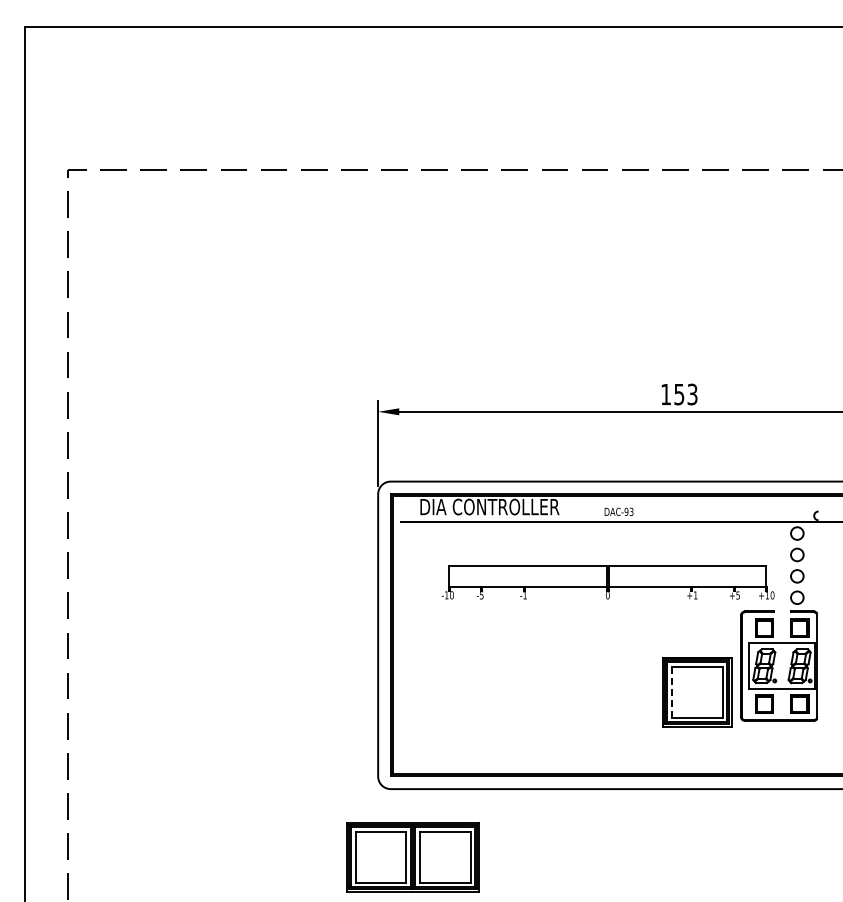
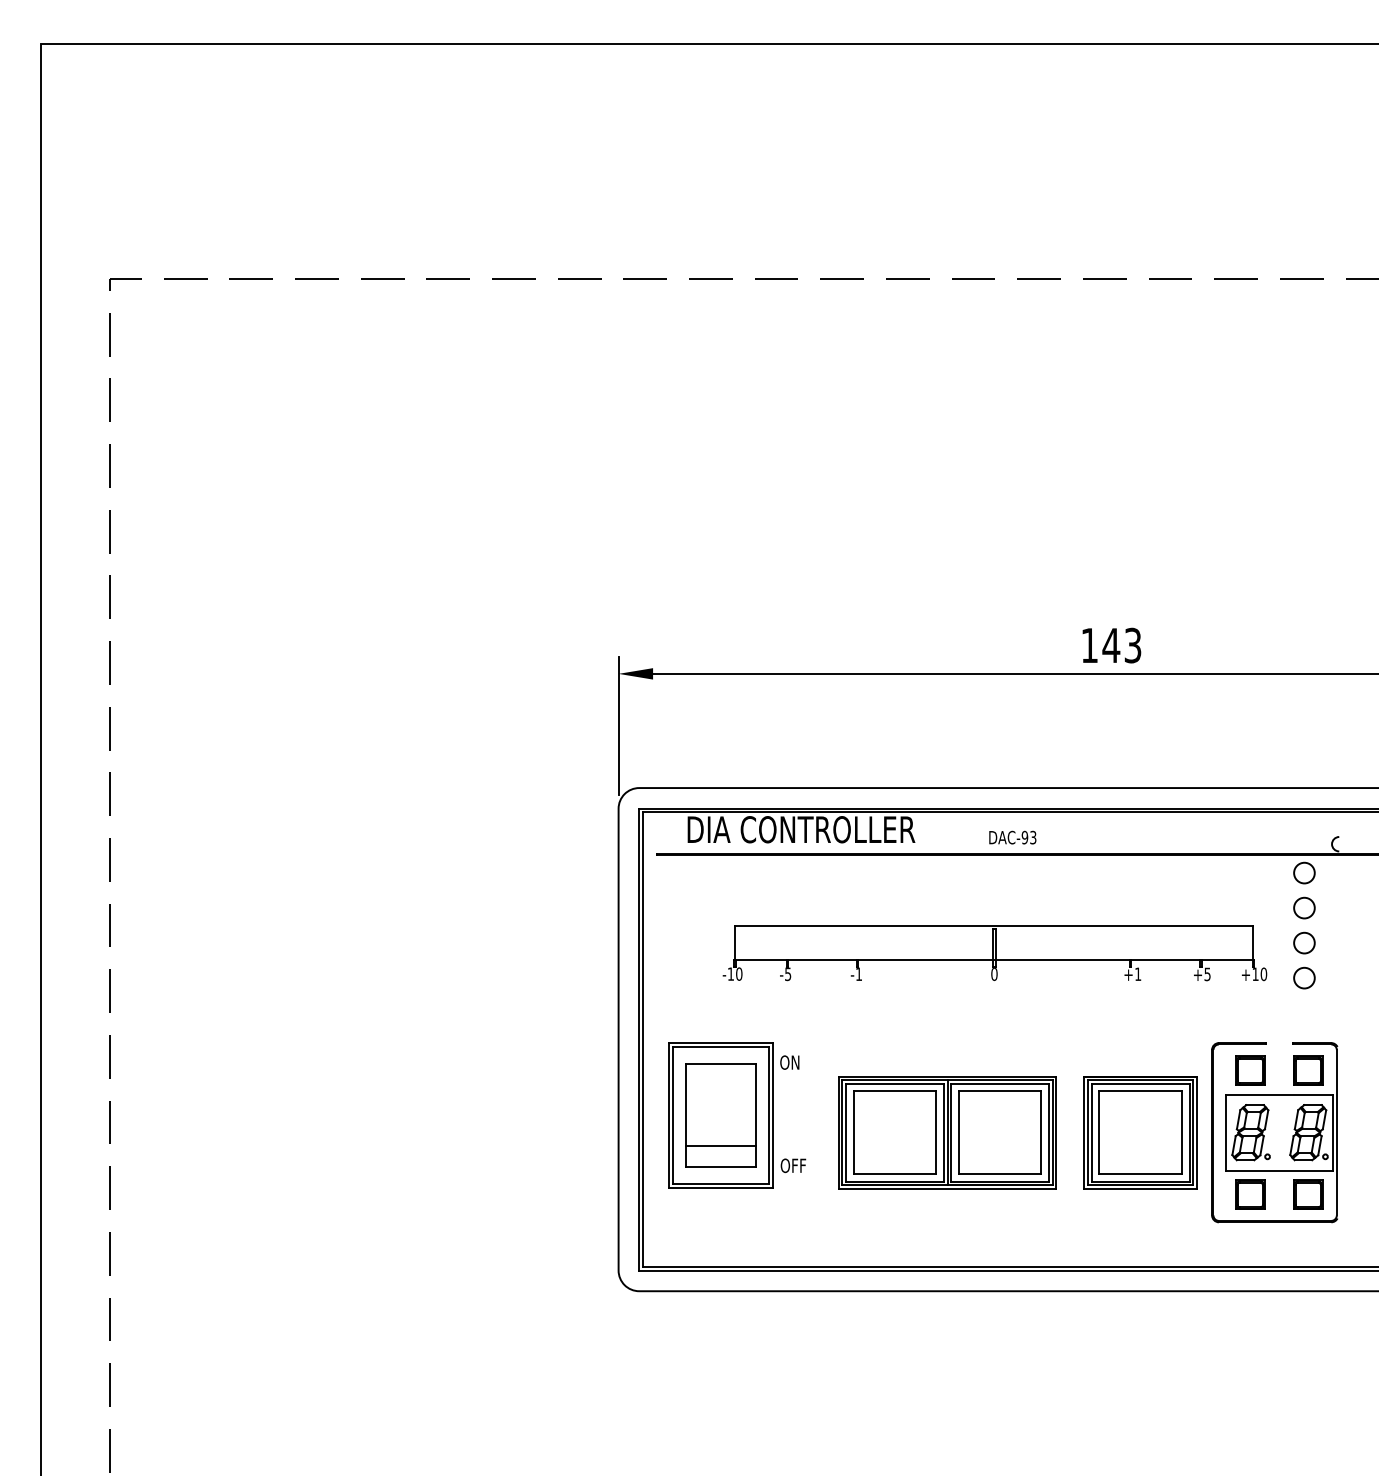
text: (678, 394) -> (1110, 645), 153 -> 143
part: (779, 665) -> (1275, 1131), moved
part: (450, 681) -> (736, 1115), added
line: (671, 692) -> (1098, 1133), dashed -> solid
part: (412, 857) -> (946, 1133), moved

